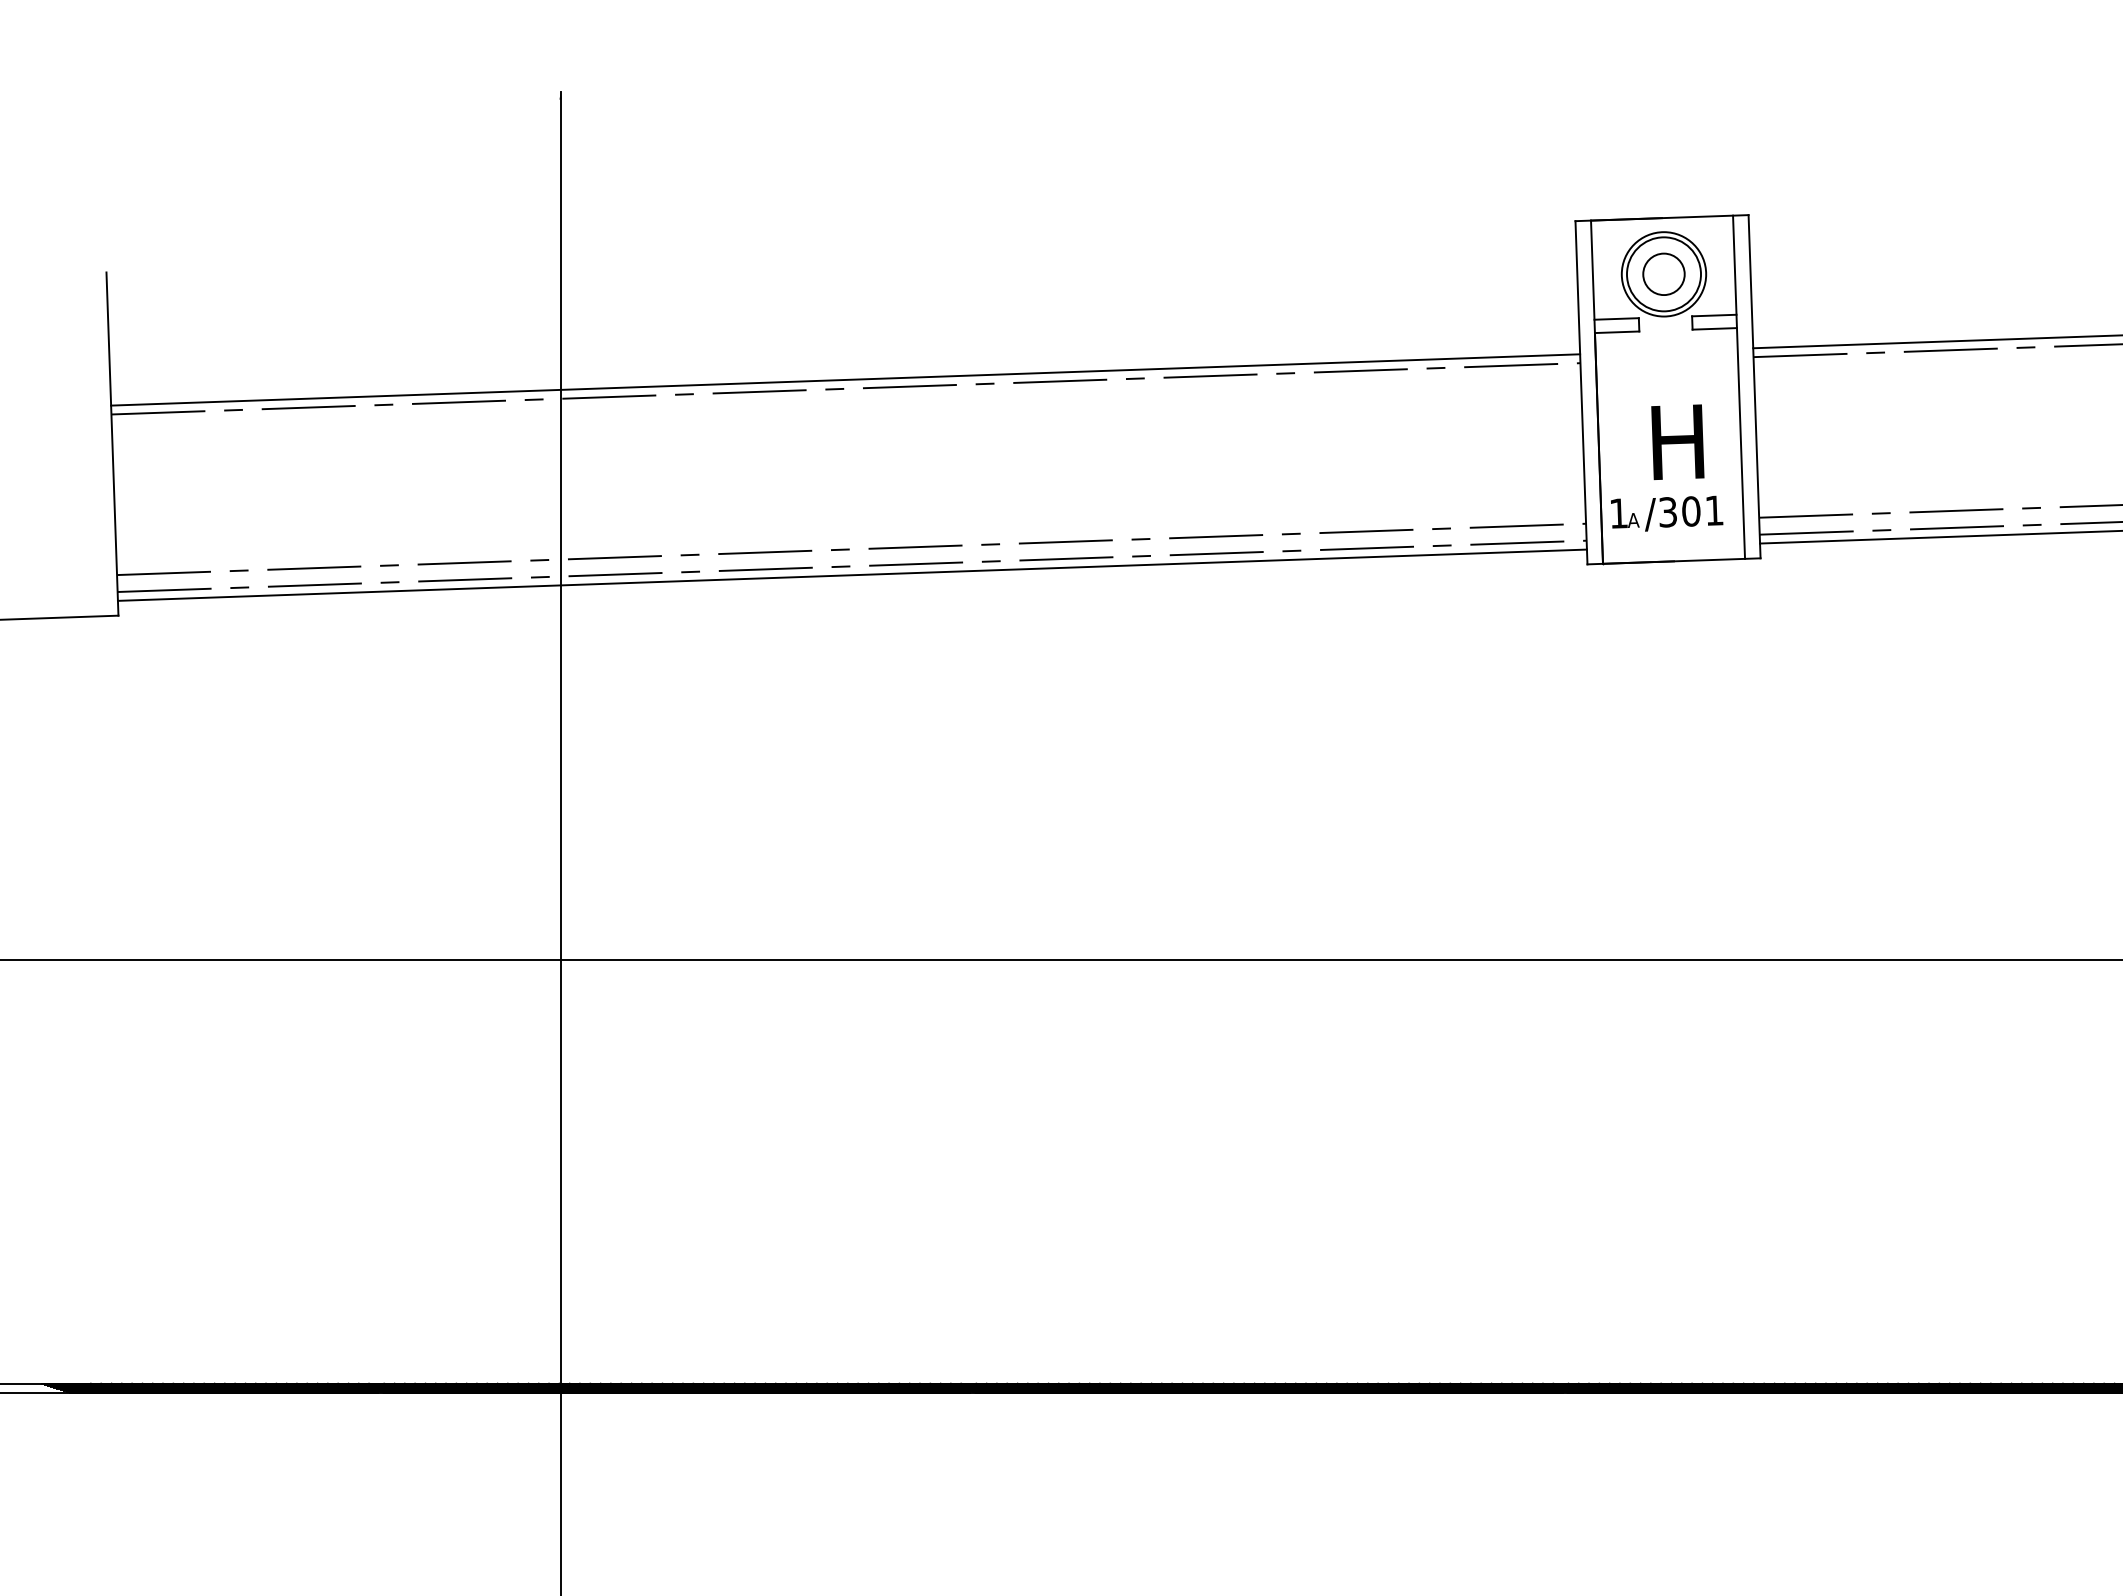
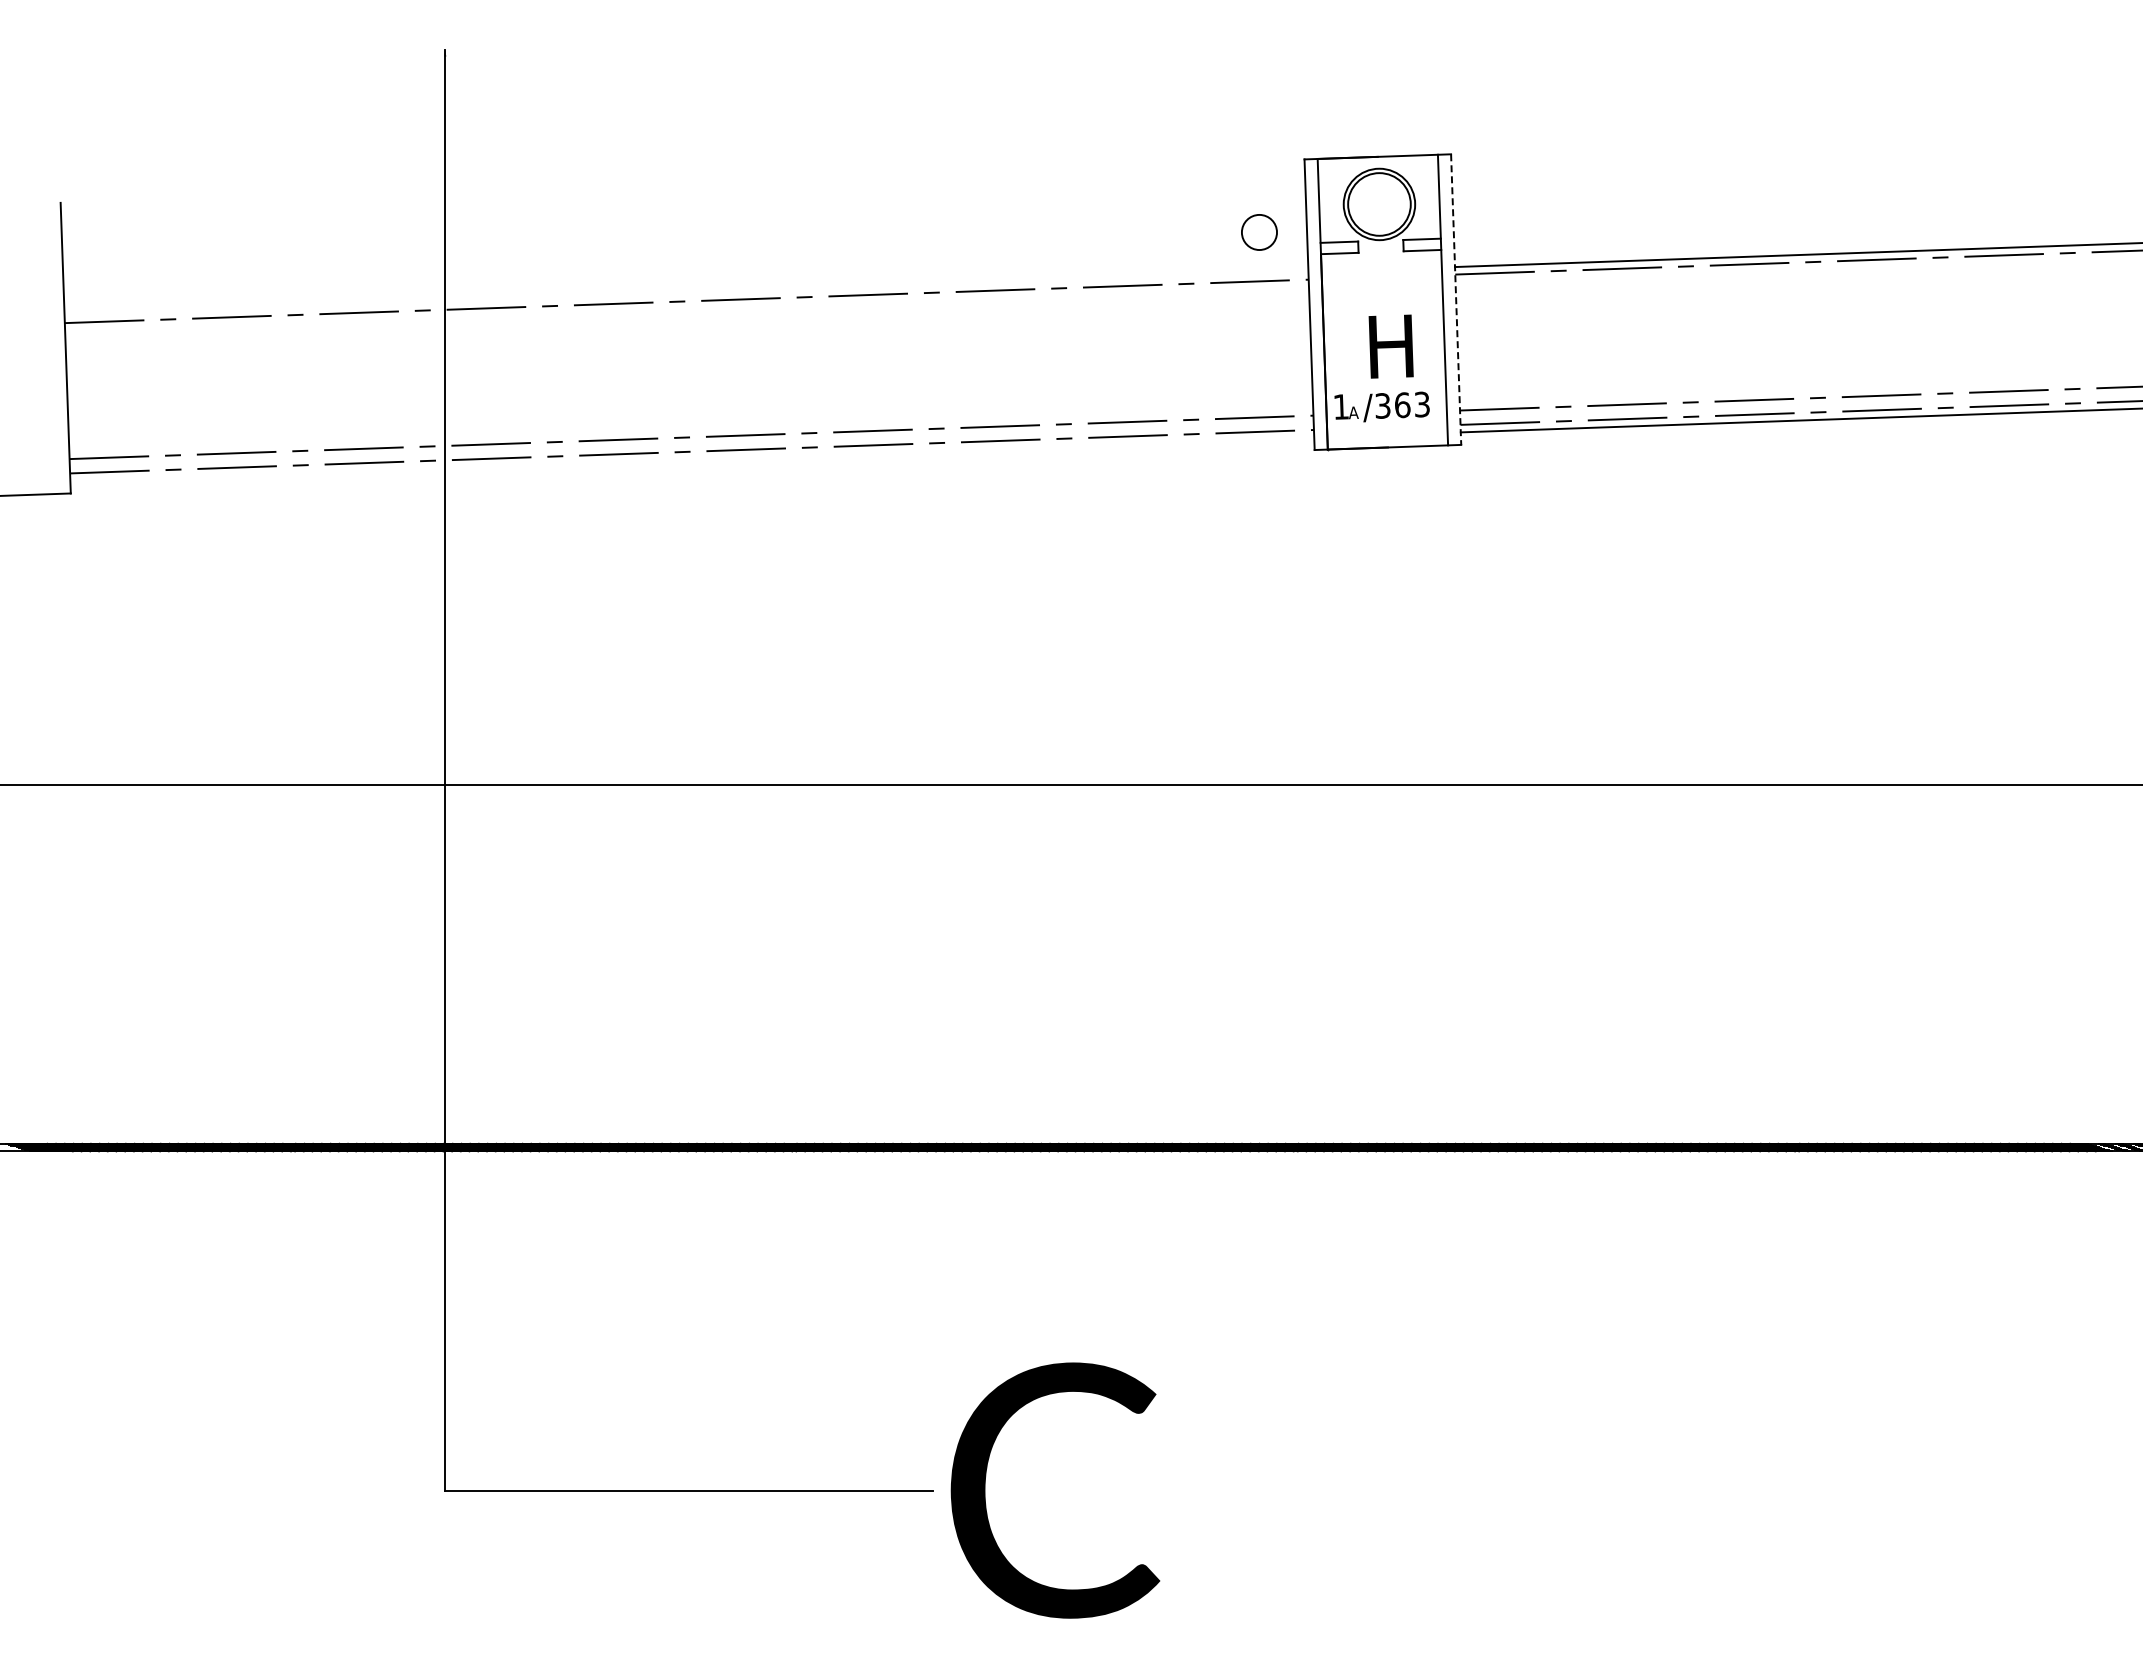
circle: (1664, 274) -> (1259, 232), moved
line: (845, 379) -> (686, 293), removed
line: (1754, 387) -> (1456, 300), solid -> dashed
text: (1701, 510) -> (1411, 404), /301 -> /363
line: (852, 574) -> (692, 458), removed

